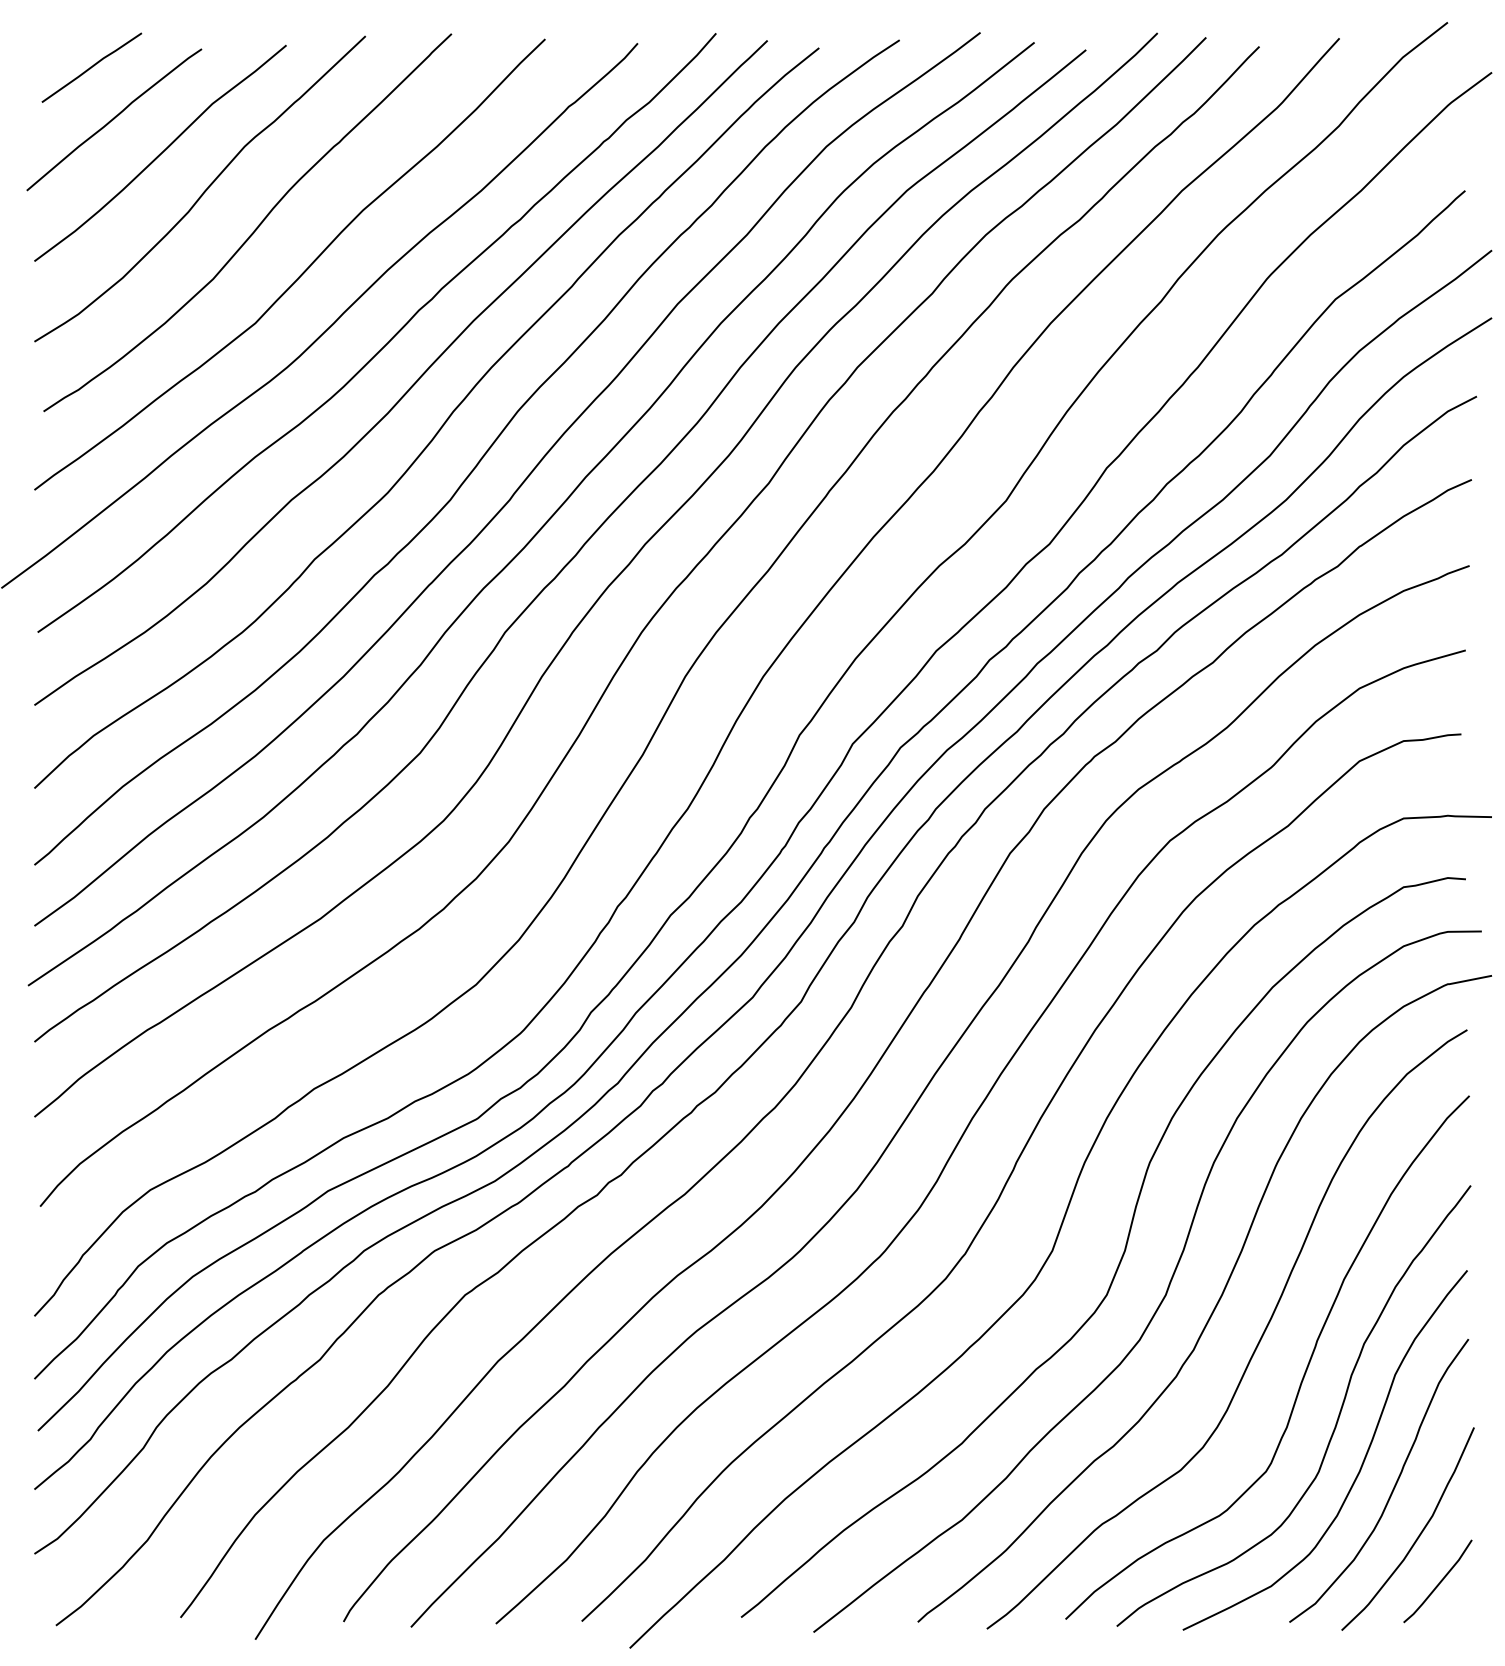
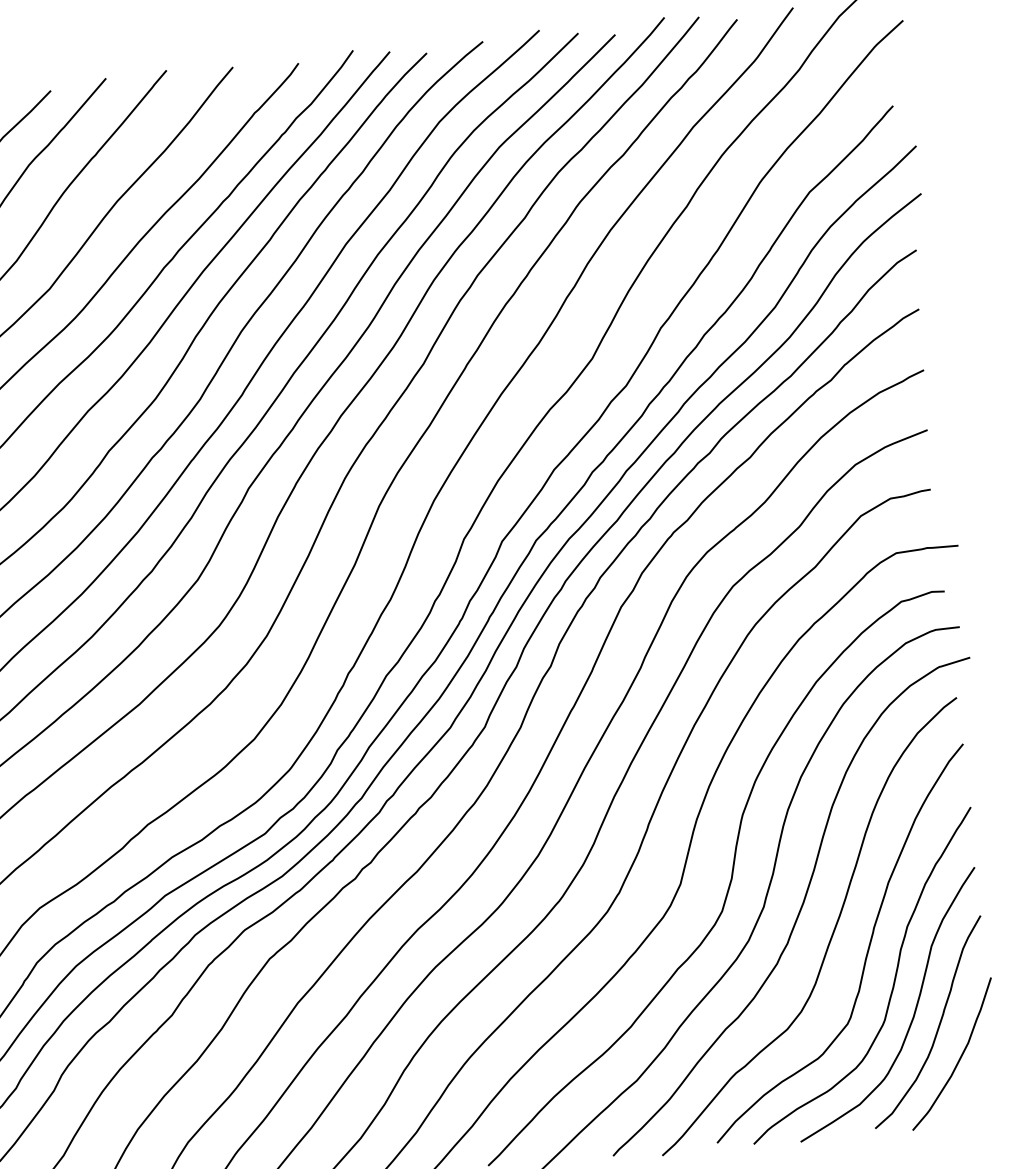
line: (1439, 1581) -> (978, 1088), removed

